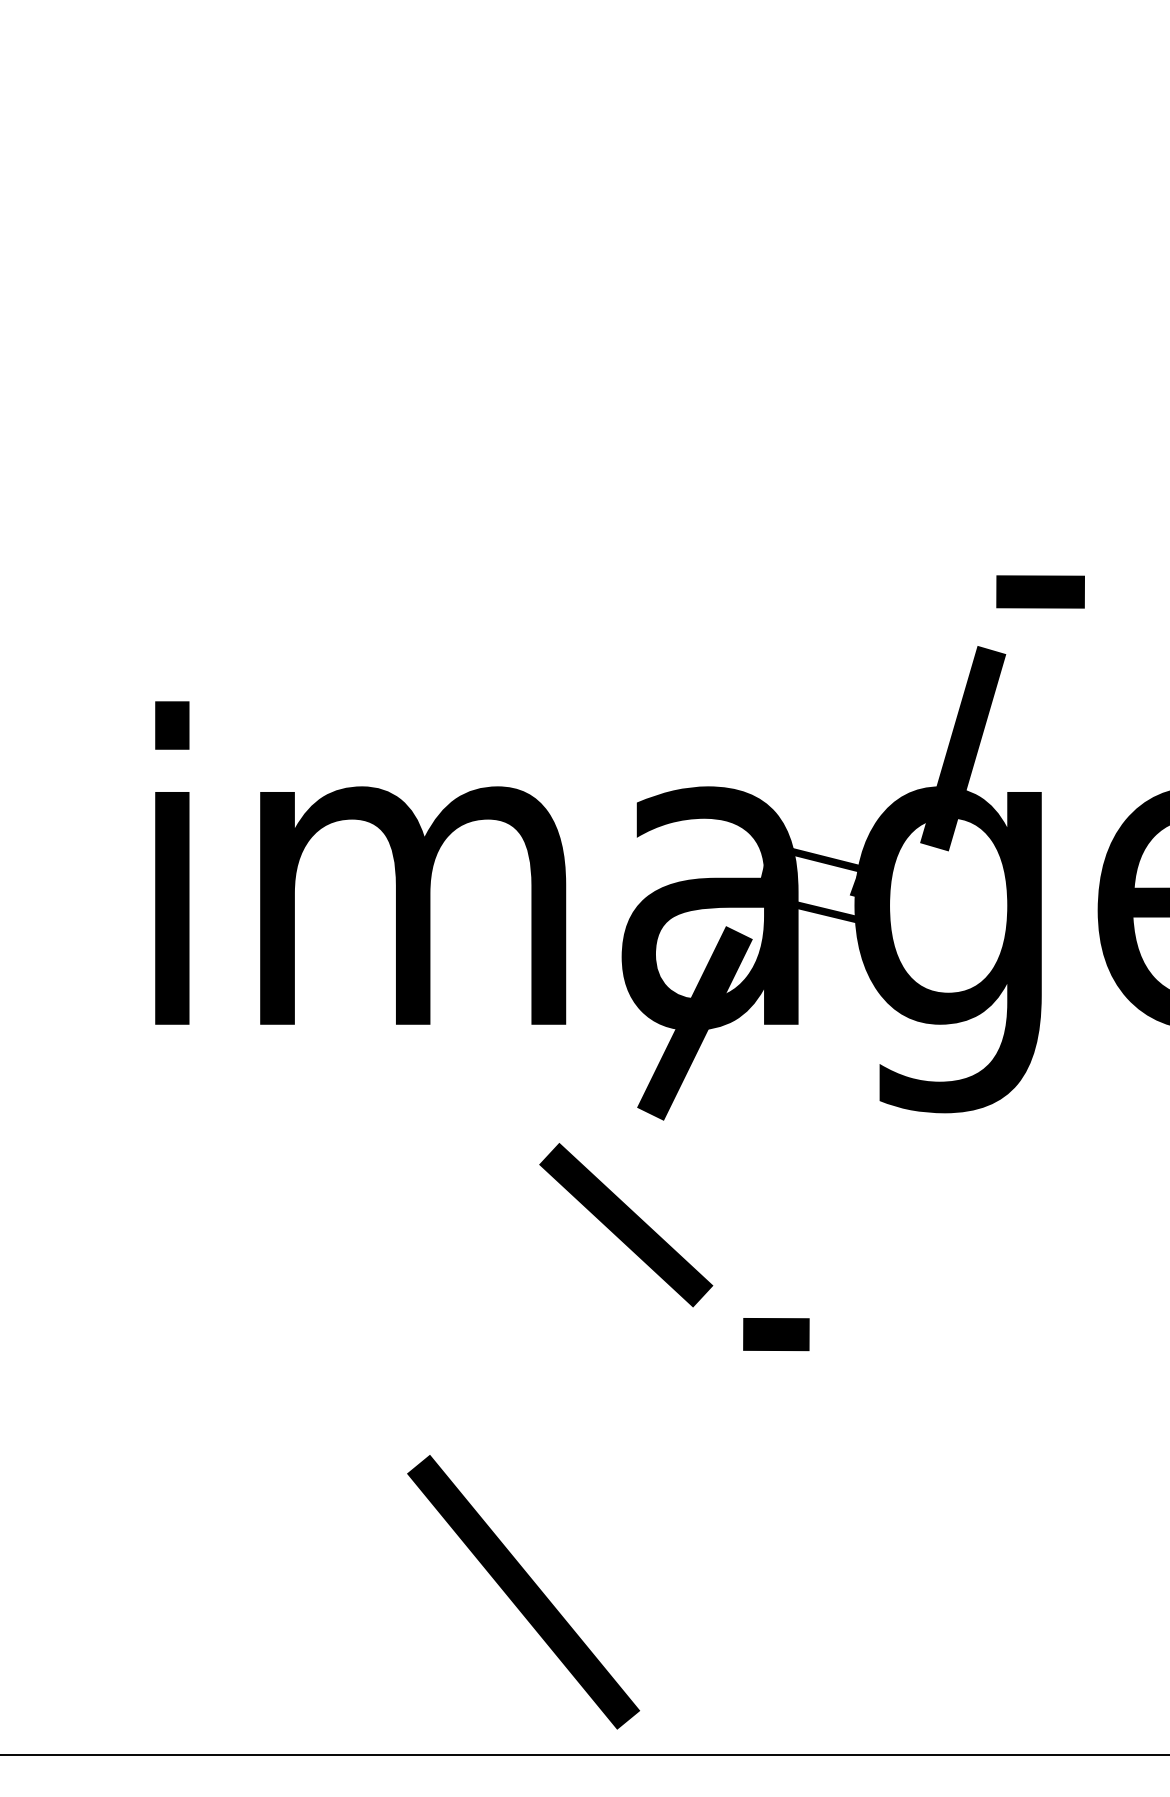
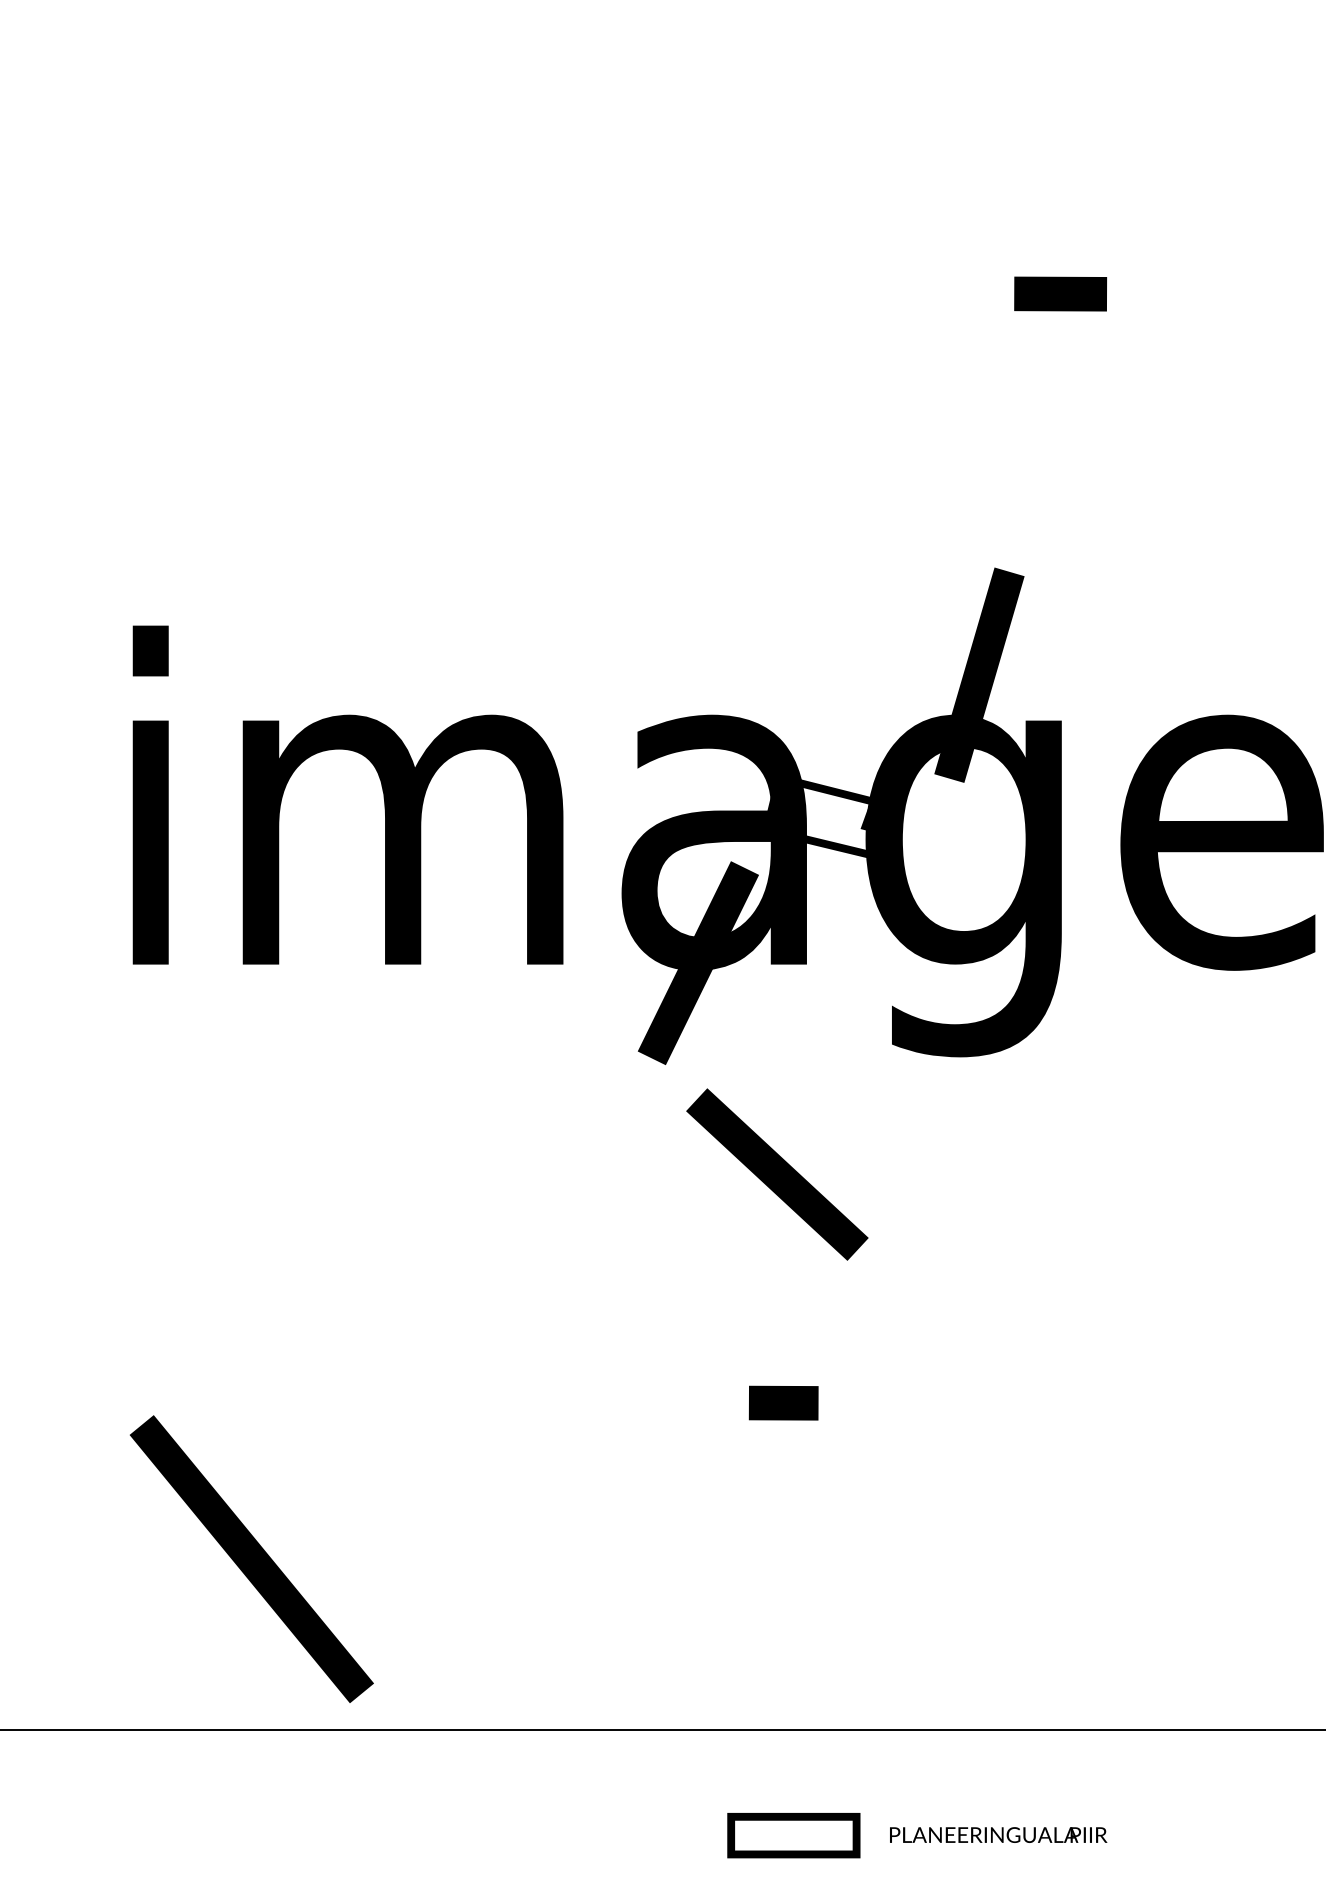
text: (1040, 591) -> (1060, 293), moved
text: (626, 1225) -> (777, 1174), moved
text: (776, 1333) -> (783, 1402), moved
text: (523, 1591) -> (251, 1558), moved

